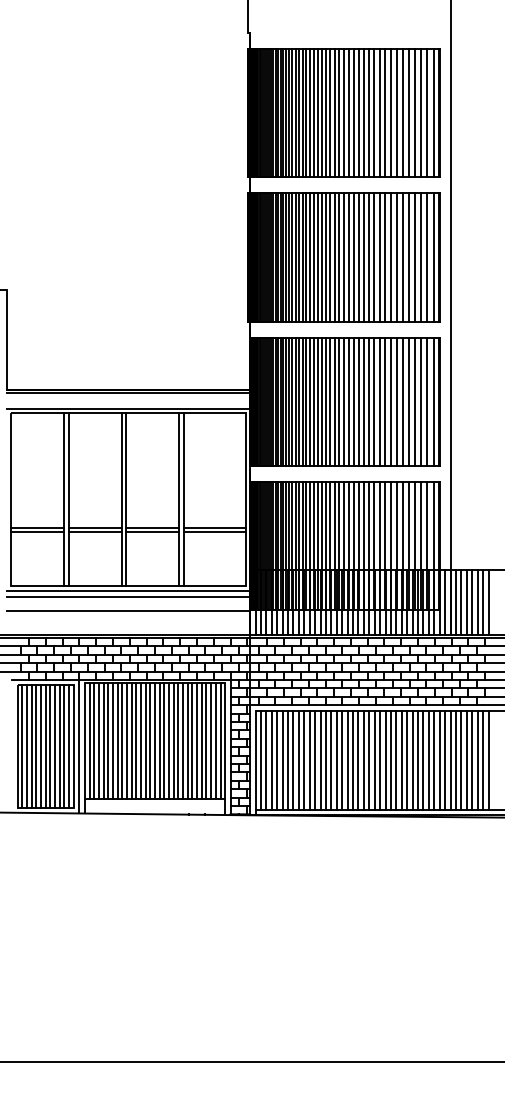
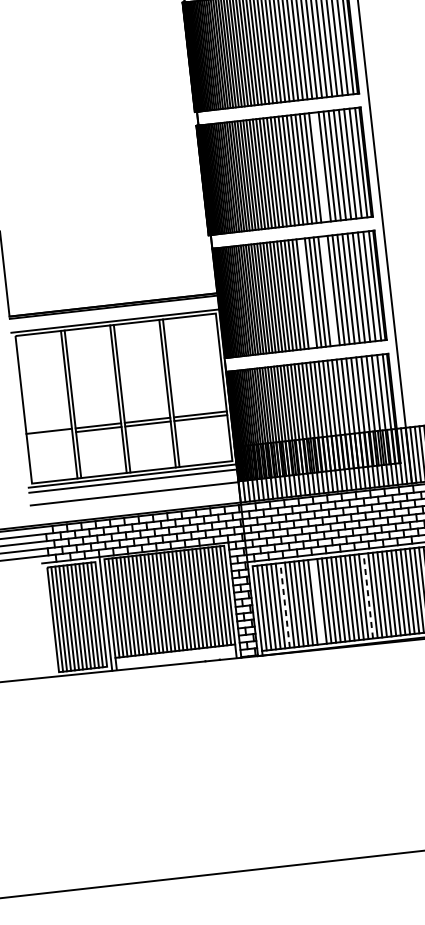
line: (385, 257) -> (320, 167), removed
line: (353, 401) -> (306, 293), removed
line: (379, 401) -> (328, 290), removed
line: (37, 532) -> (49, 435), removed
line: (325, 759) -> (317, 601), removed
line: (288, 760) -> (285, 605), solid -> dashed
line: (385, 760) -> (368, 596), solid -> dashed

